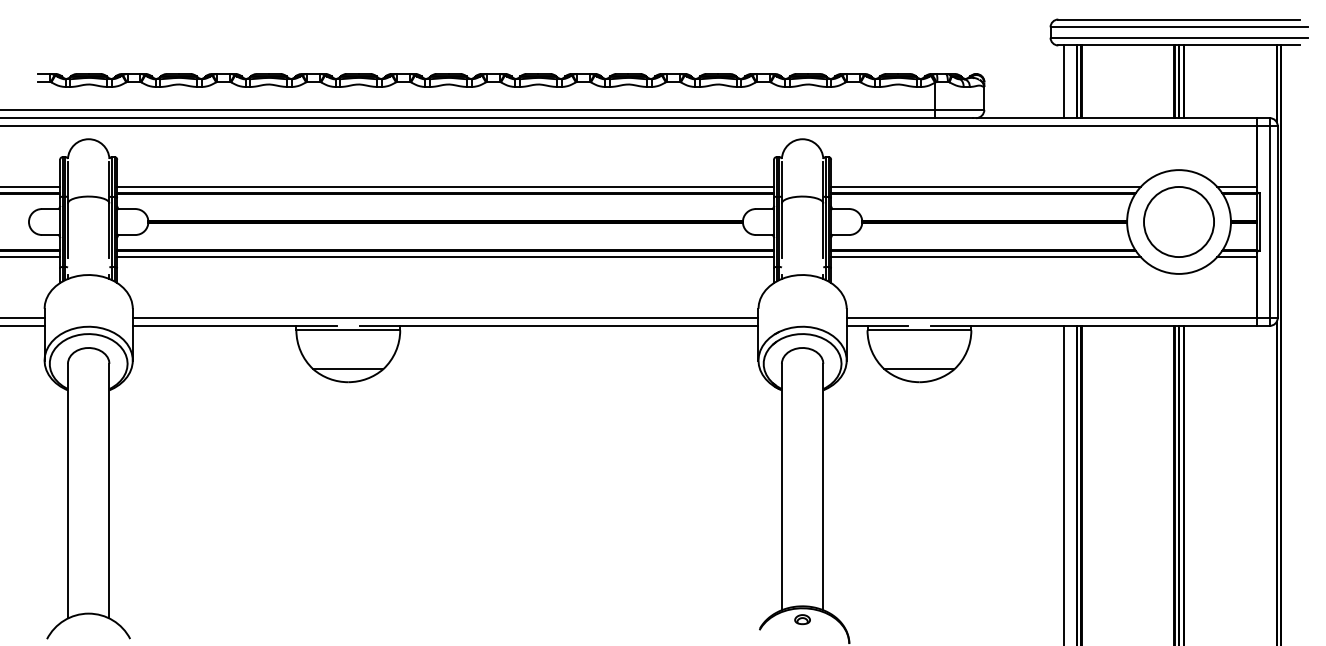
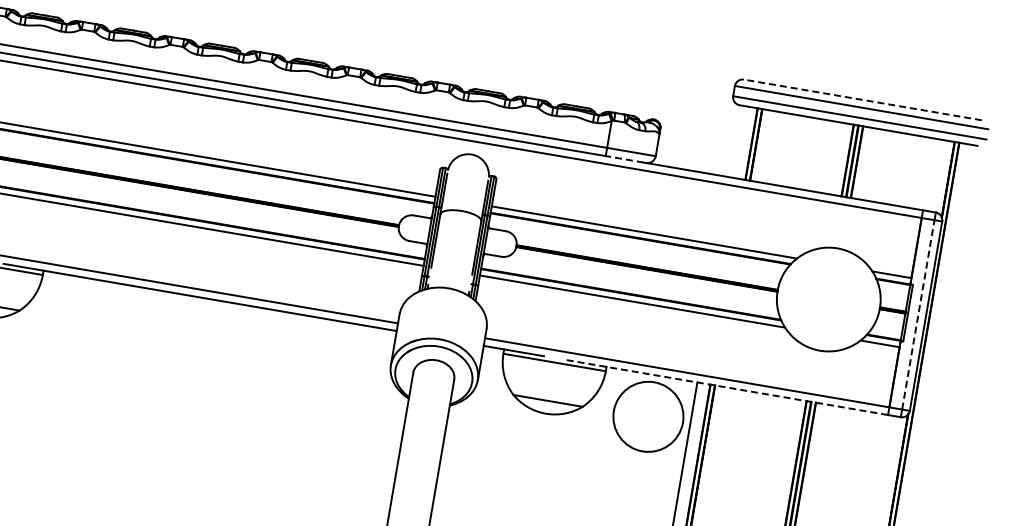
line: (1179, 19) -> (863, 100), solid -> dashed
line: (1063, 81) -> (738, 141), removed
line: (953, 118) -> (623, 159), solid -> dashed
circle: (1178, 221) -> (647, 416), moved
line: (1269, 221) -> (918, 314), solid -> dashed
line: (1093, 325) -> (727, 387), solid -> dashed

